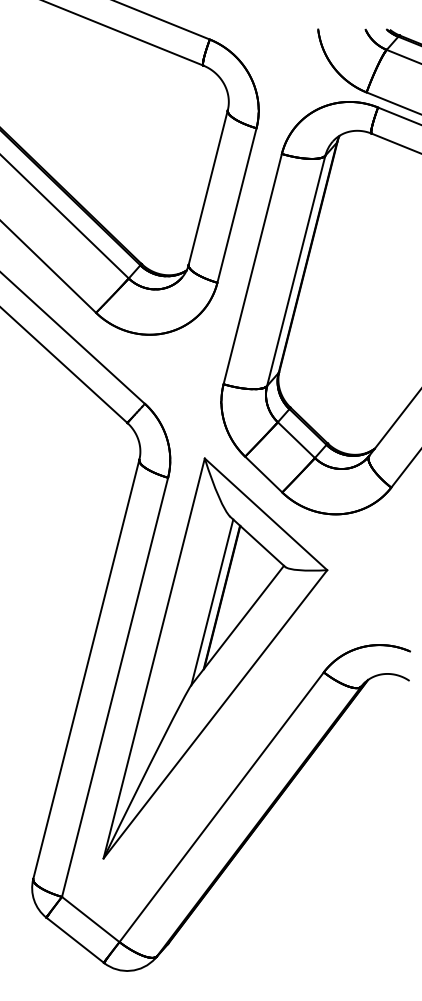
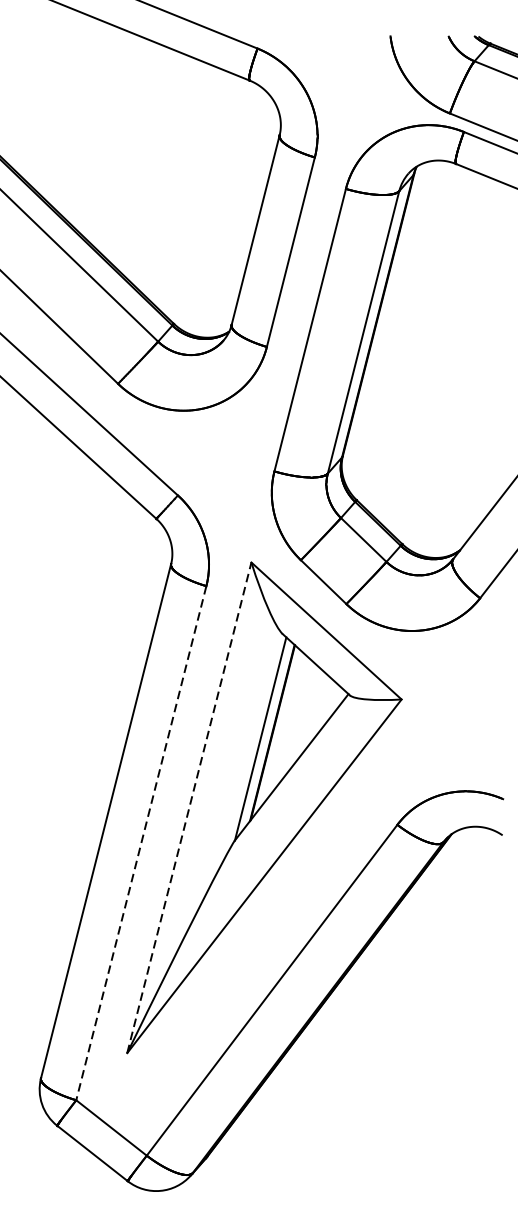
line: (154, 658) -> (189, 807), solid -> dashed
line: (114, 687) -> (140, 843), solid -> dashed

